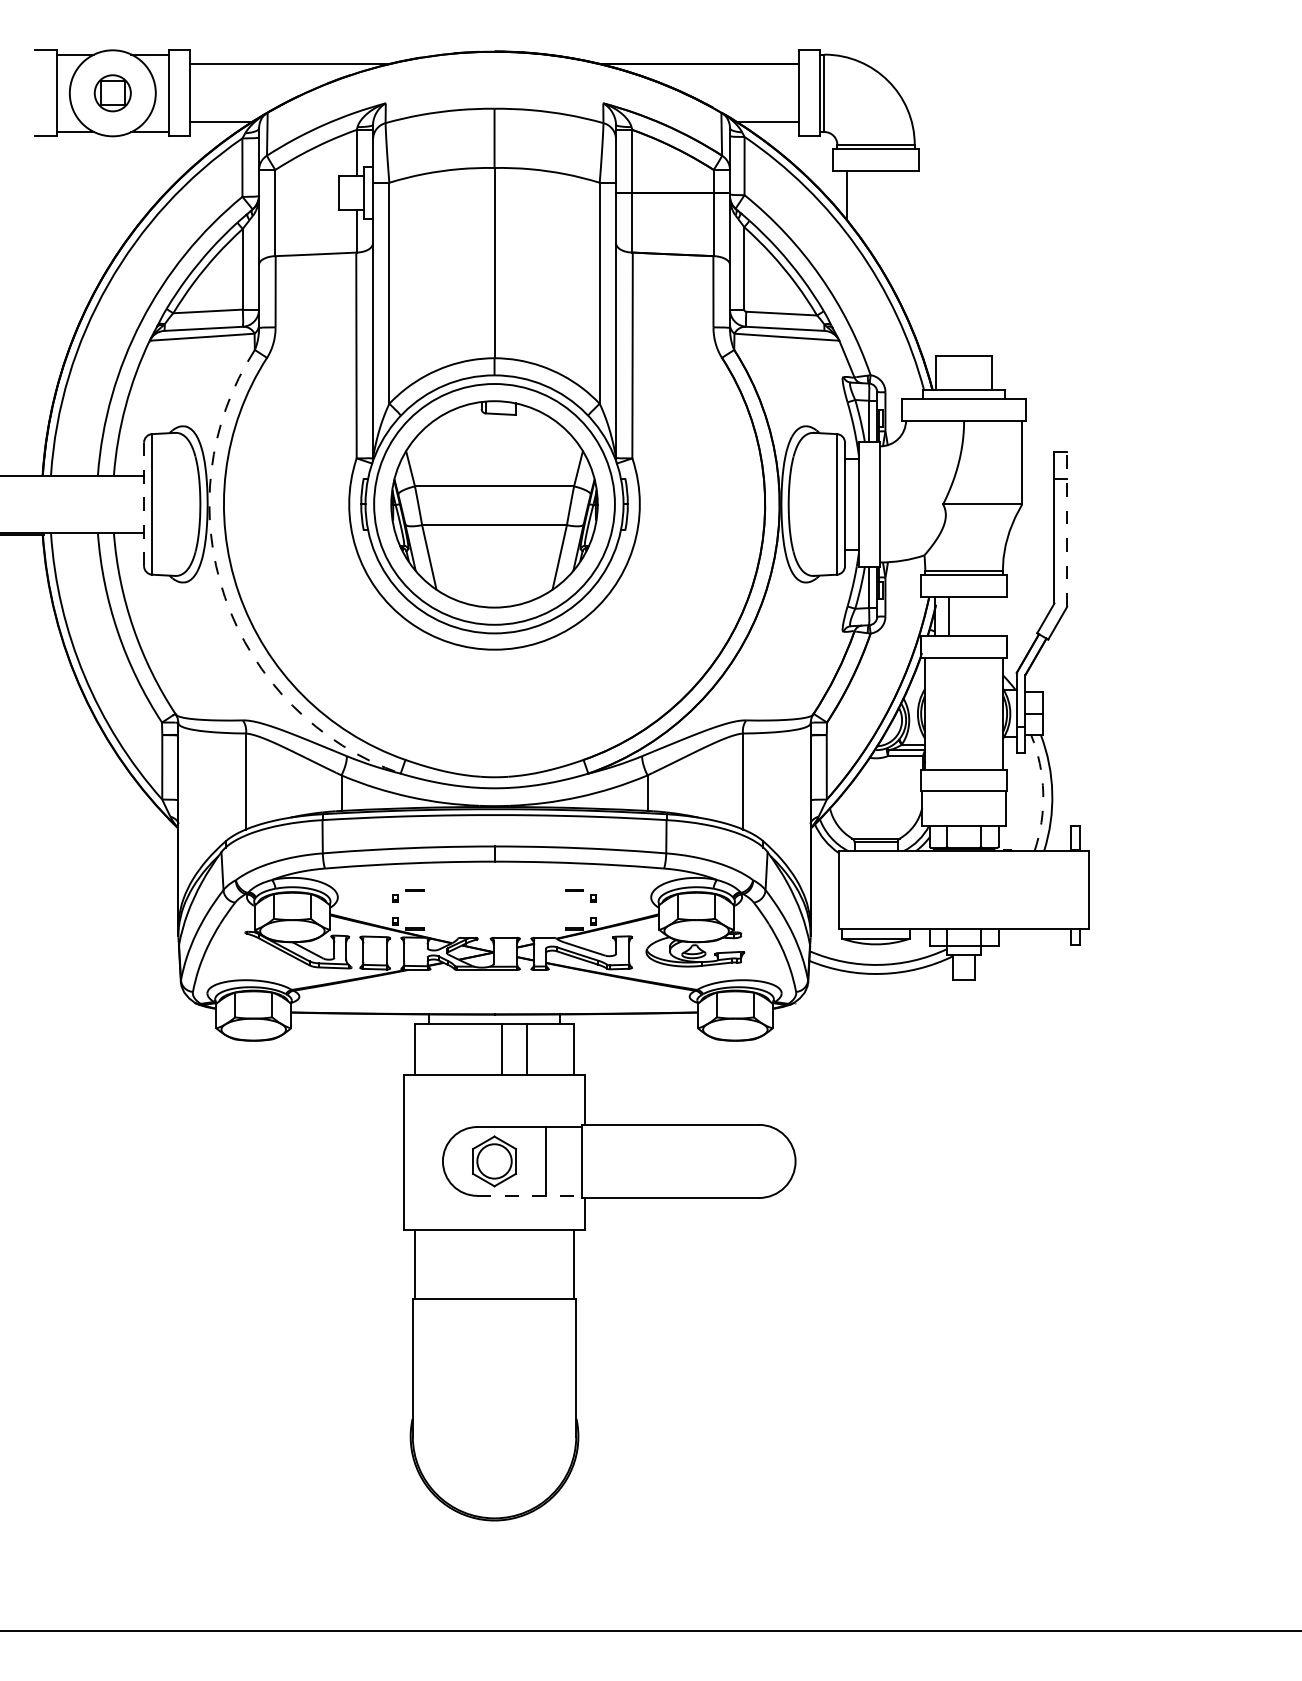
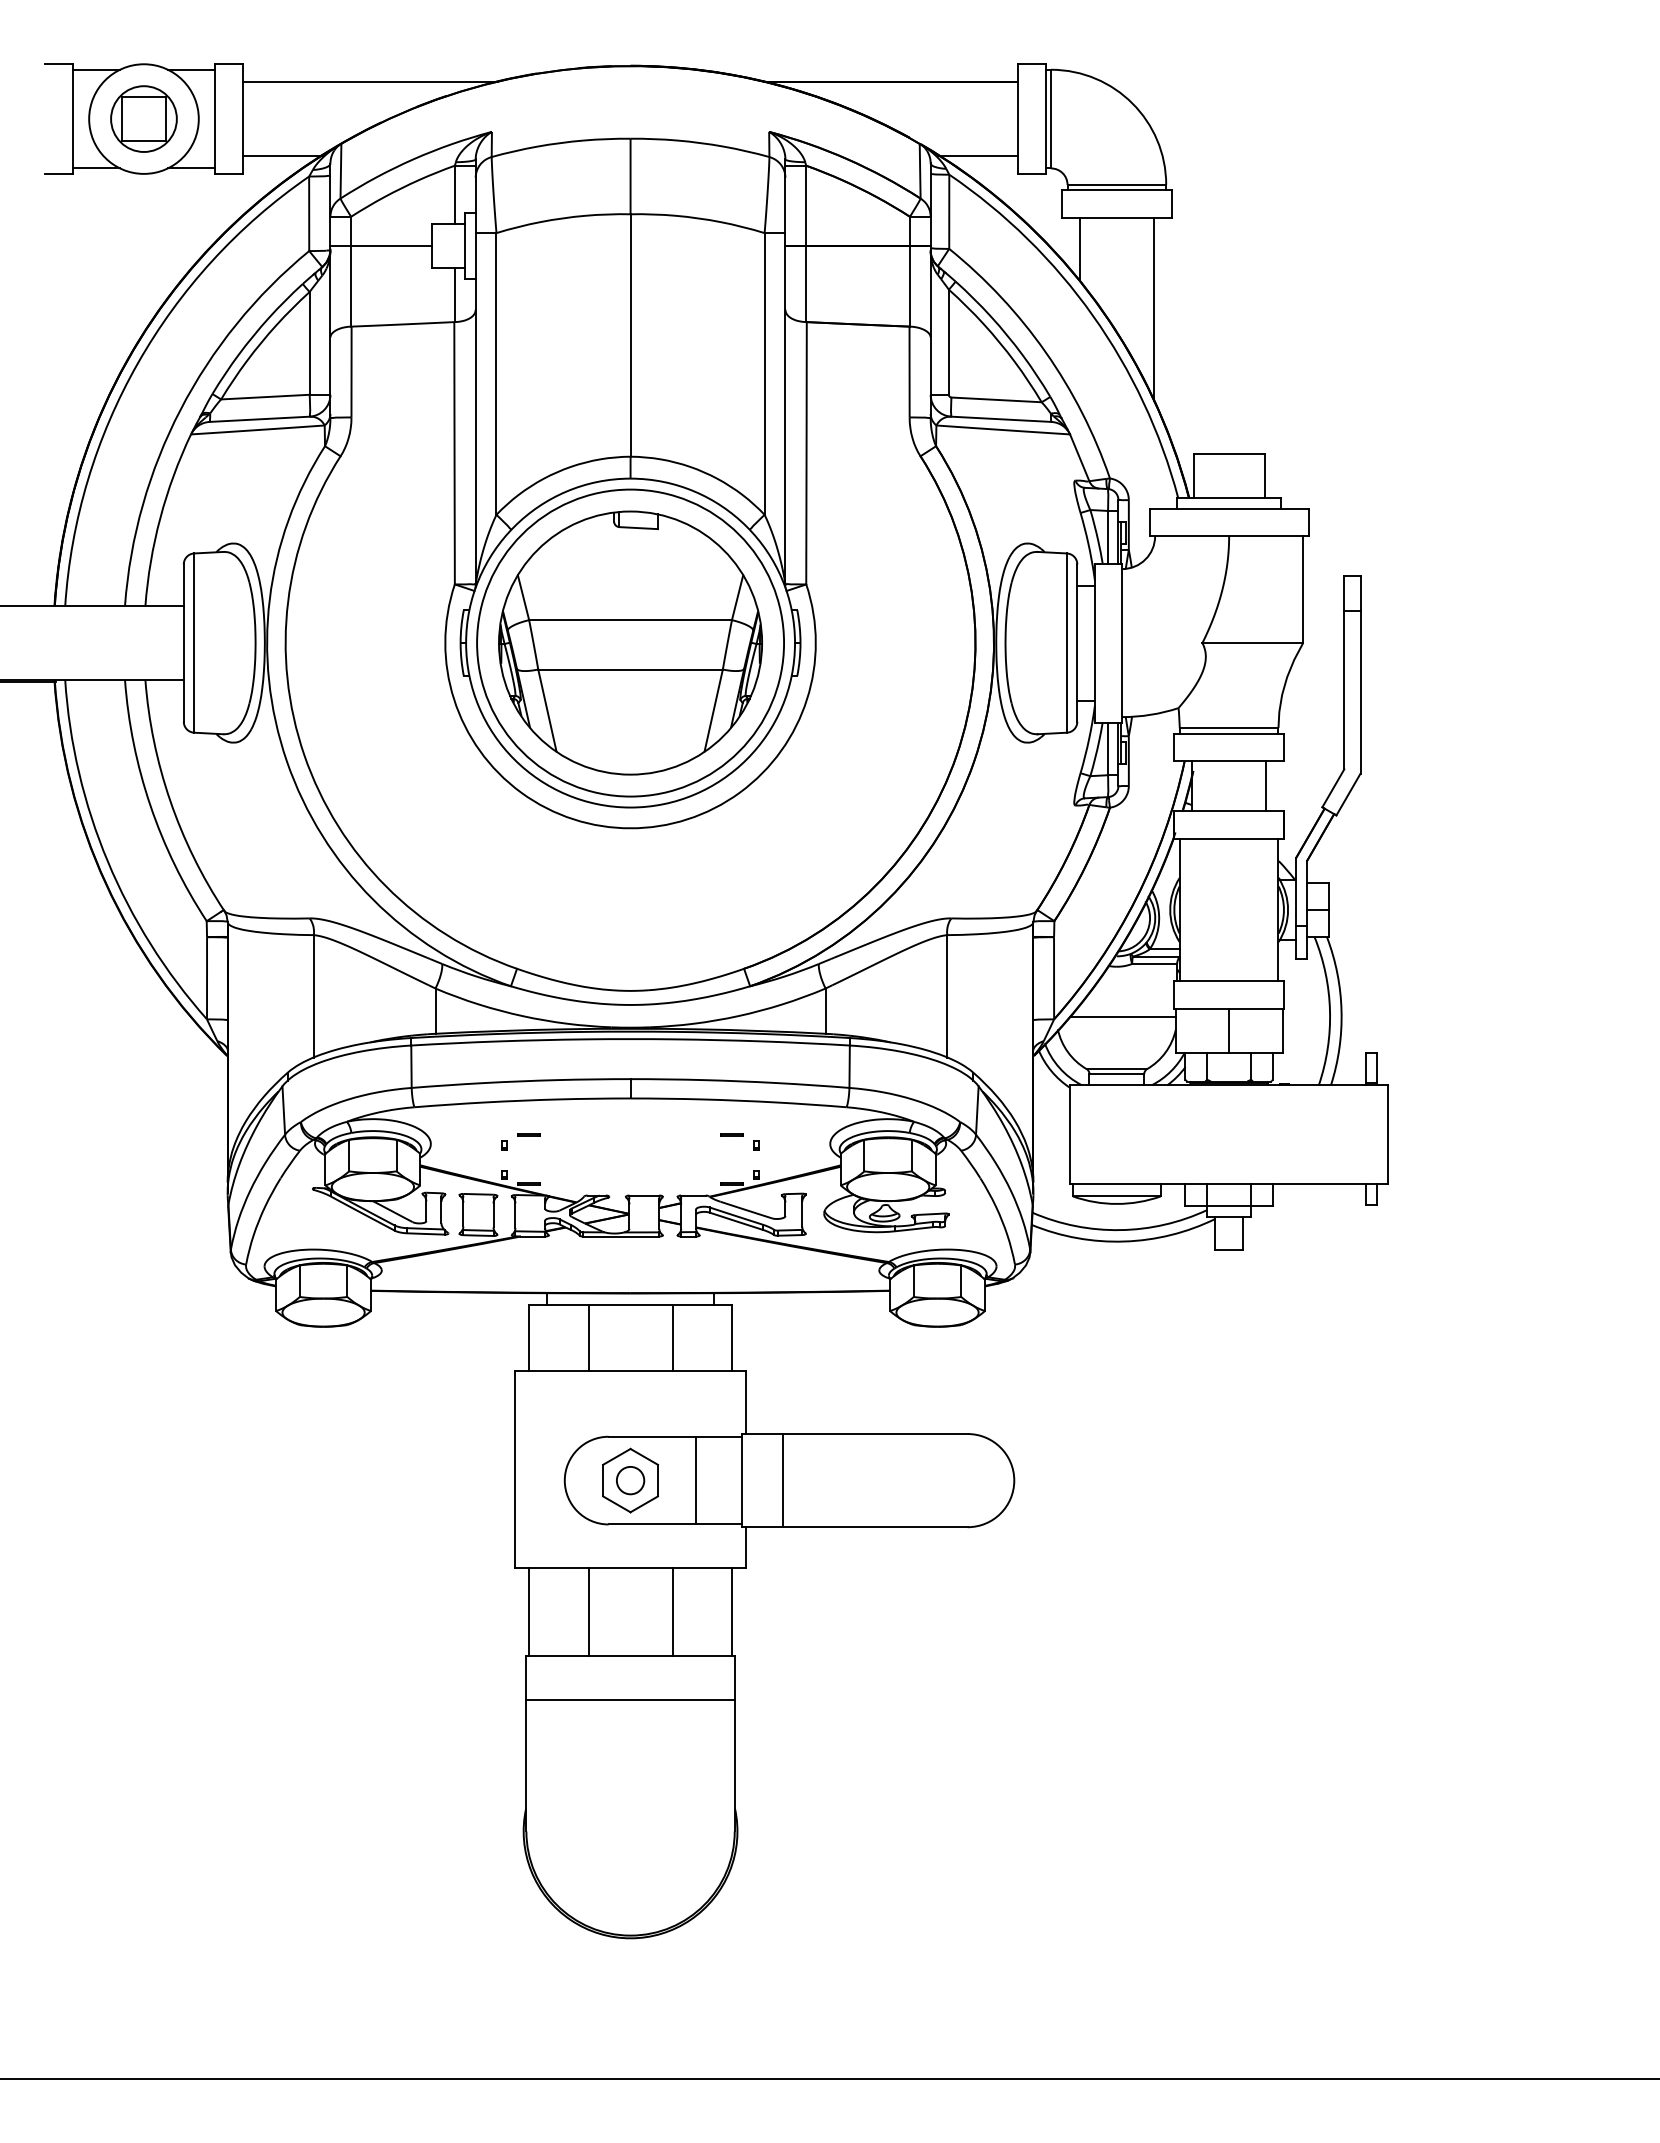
part: (112, 92) -> (143, 118), size x1.43
line: (298, 192) -> (380, 245), added
line: (904, 241) -> (1153, 308), added
line: (143, 504) -> (183, 643), dashed -> solid
line: (1067, 529) -> (1360, 674), dashed -> solid
arc: (224, 597) -> (286, 761), dashed -> solid
line: (948, 616) -> (1265, 785), moved
arc: (1043, 792) -> (1330, 1010), dashed -> solid
line: (880, 797) -> (1122, 1016), added
line: (964, 808) -> (1229, 1030), added
line: (502, 1049) -> (588, 1337), moved
circle: (494, 1161) -> (630, 1480), size x0.62
line: (614, 1161) -> (783, 1480), added
line: (529, 1195) -> (675, 1524), dashed -> solid
line: (461, 1264) -> (588, 1612), added
line: (527, 1264) -> (672, 1612), added
line: (494, 1333) -> (630, 1699), added

